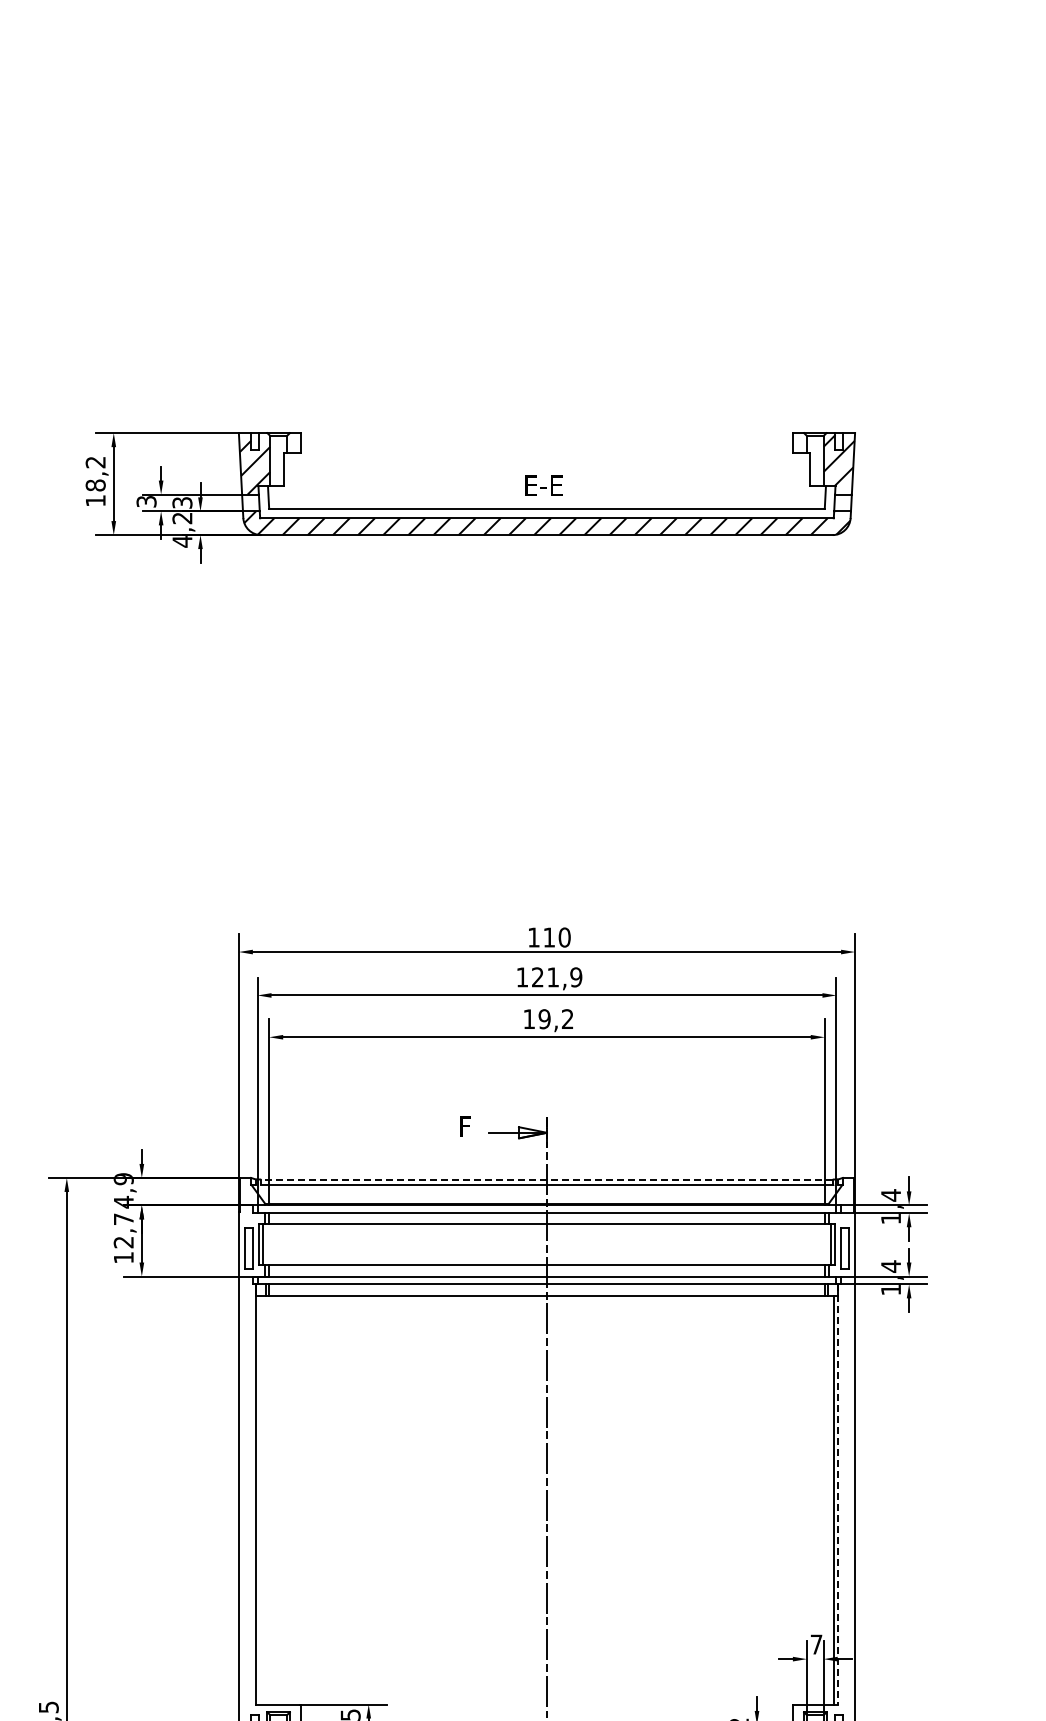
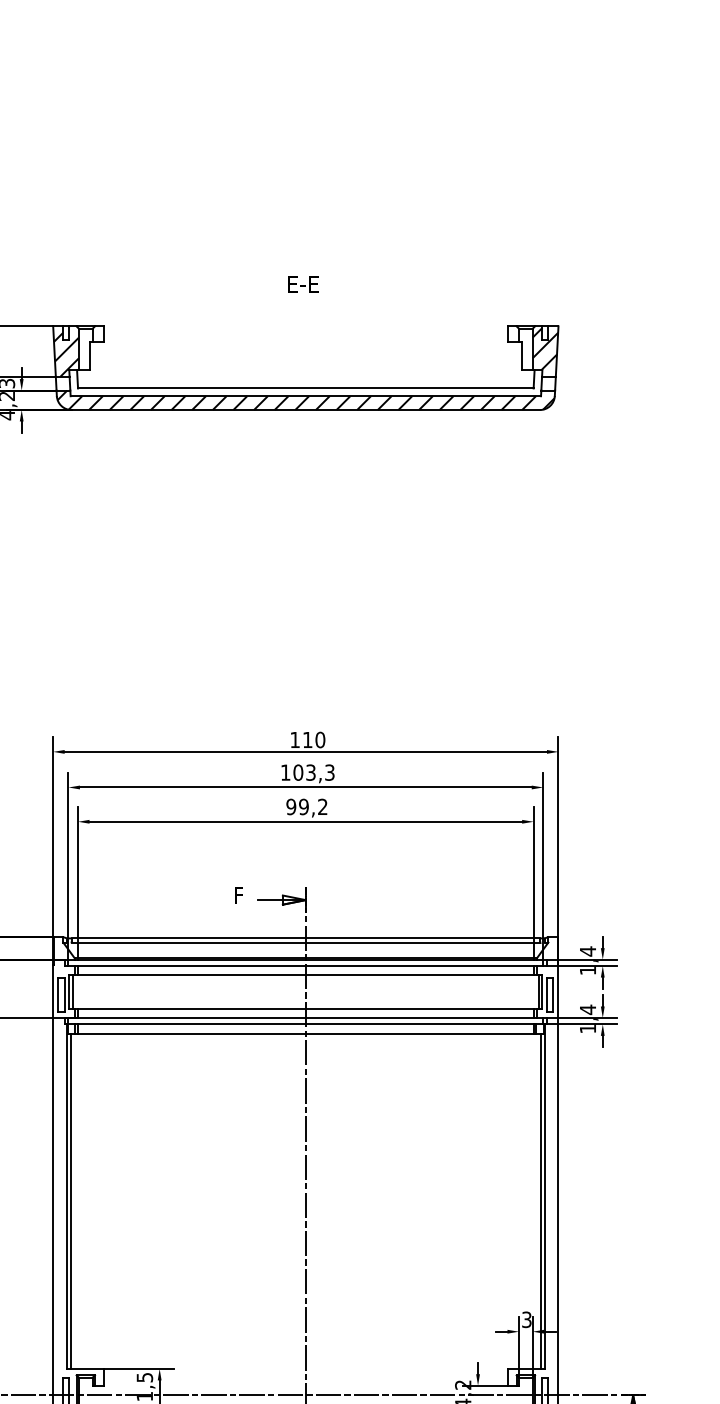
text: (543, 485) -> (302, 284), moved
text: (556, 977) -> (313, 772), 121,9 -> 103,3
text: (529, 1019) -> (291, 807), 19,2 -> 99,2
line: (546, 1179) -> (305, 938), dashed -> solid
line: (838, 1494) -> (544, 1196), dashed -> solid
line: (260, 1499) -> (70, 1200), added
text: (816, 1644) -> (526, 1319), 7 -> 3

